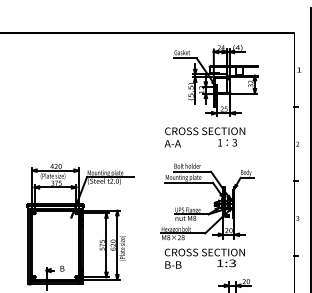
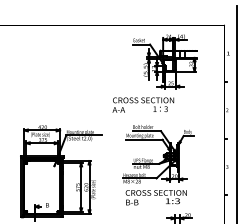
text: (205, 136) -> (143, 104), moved

